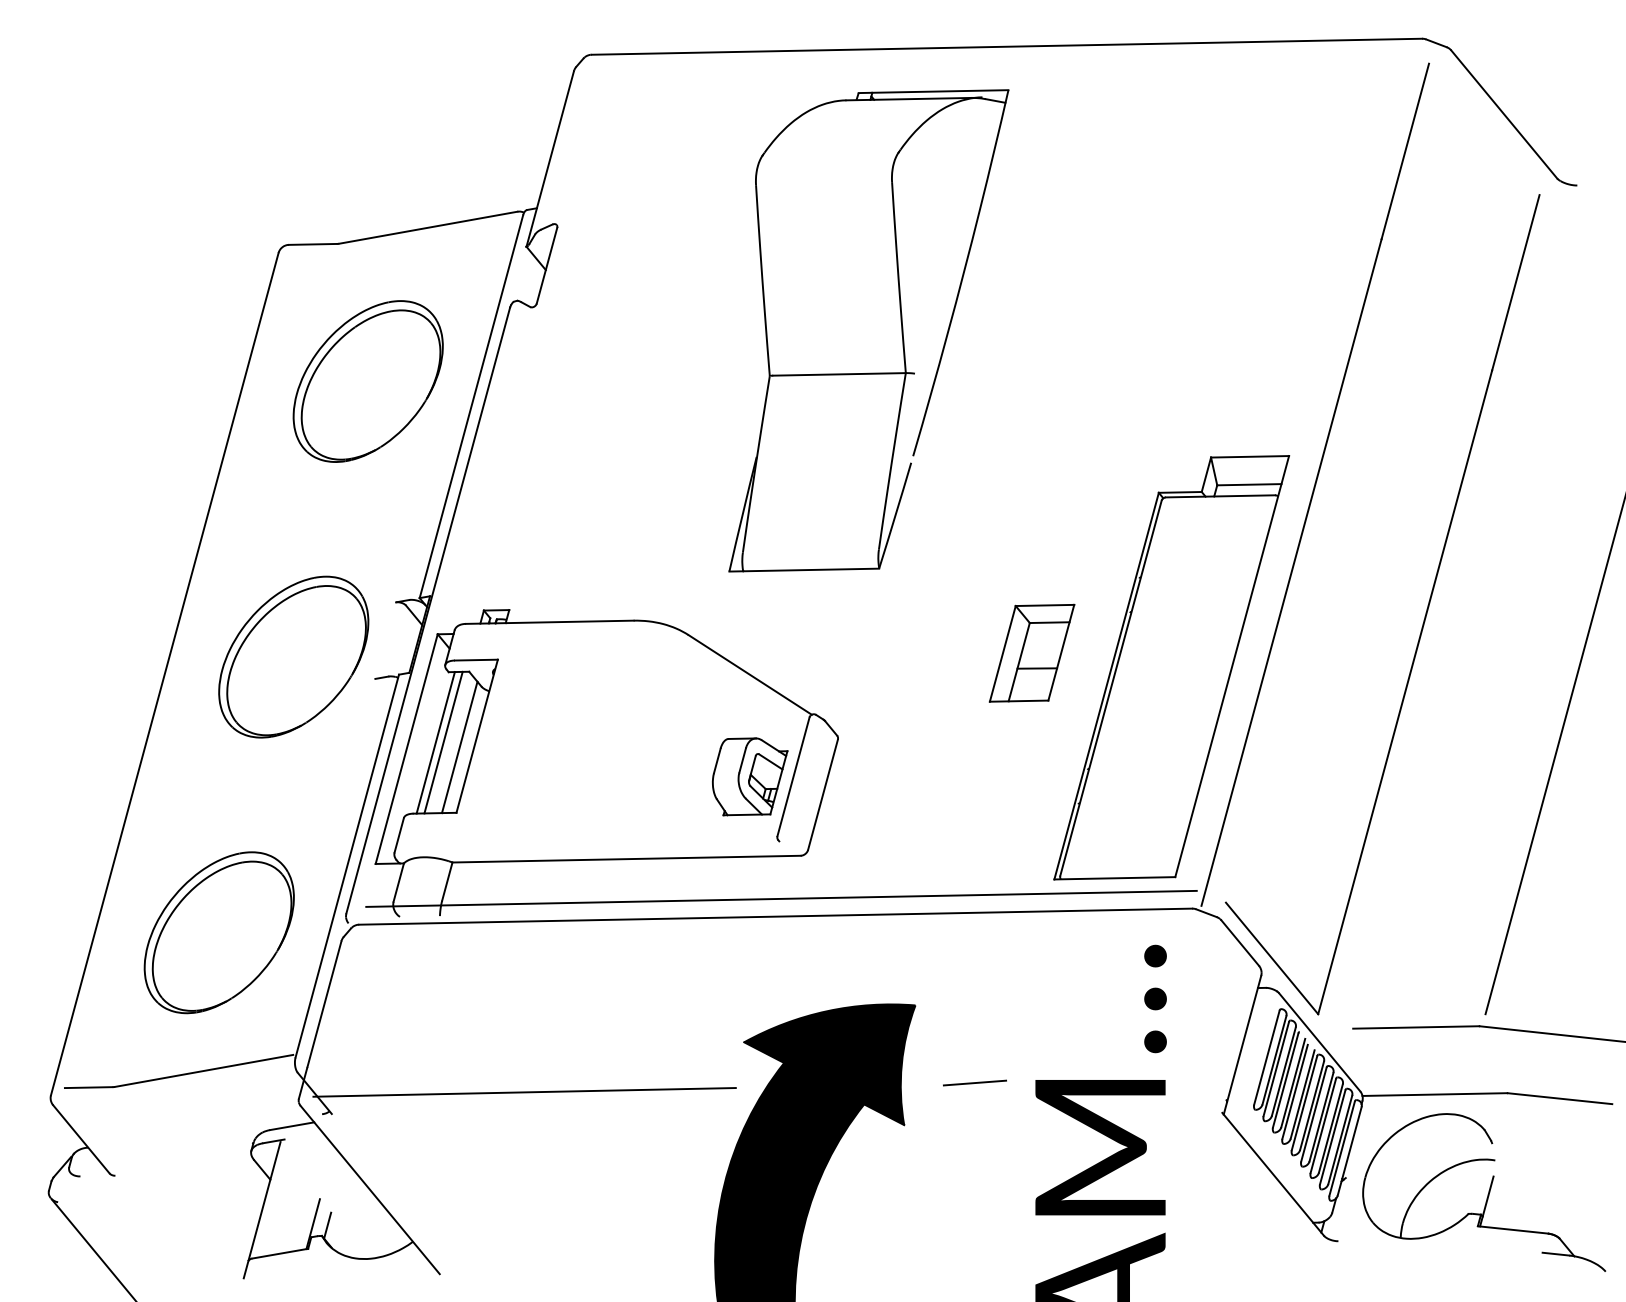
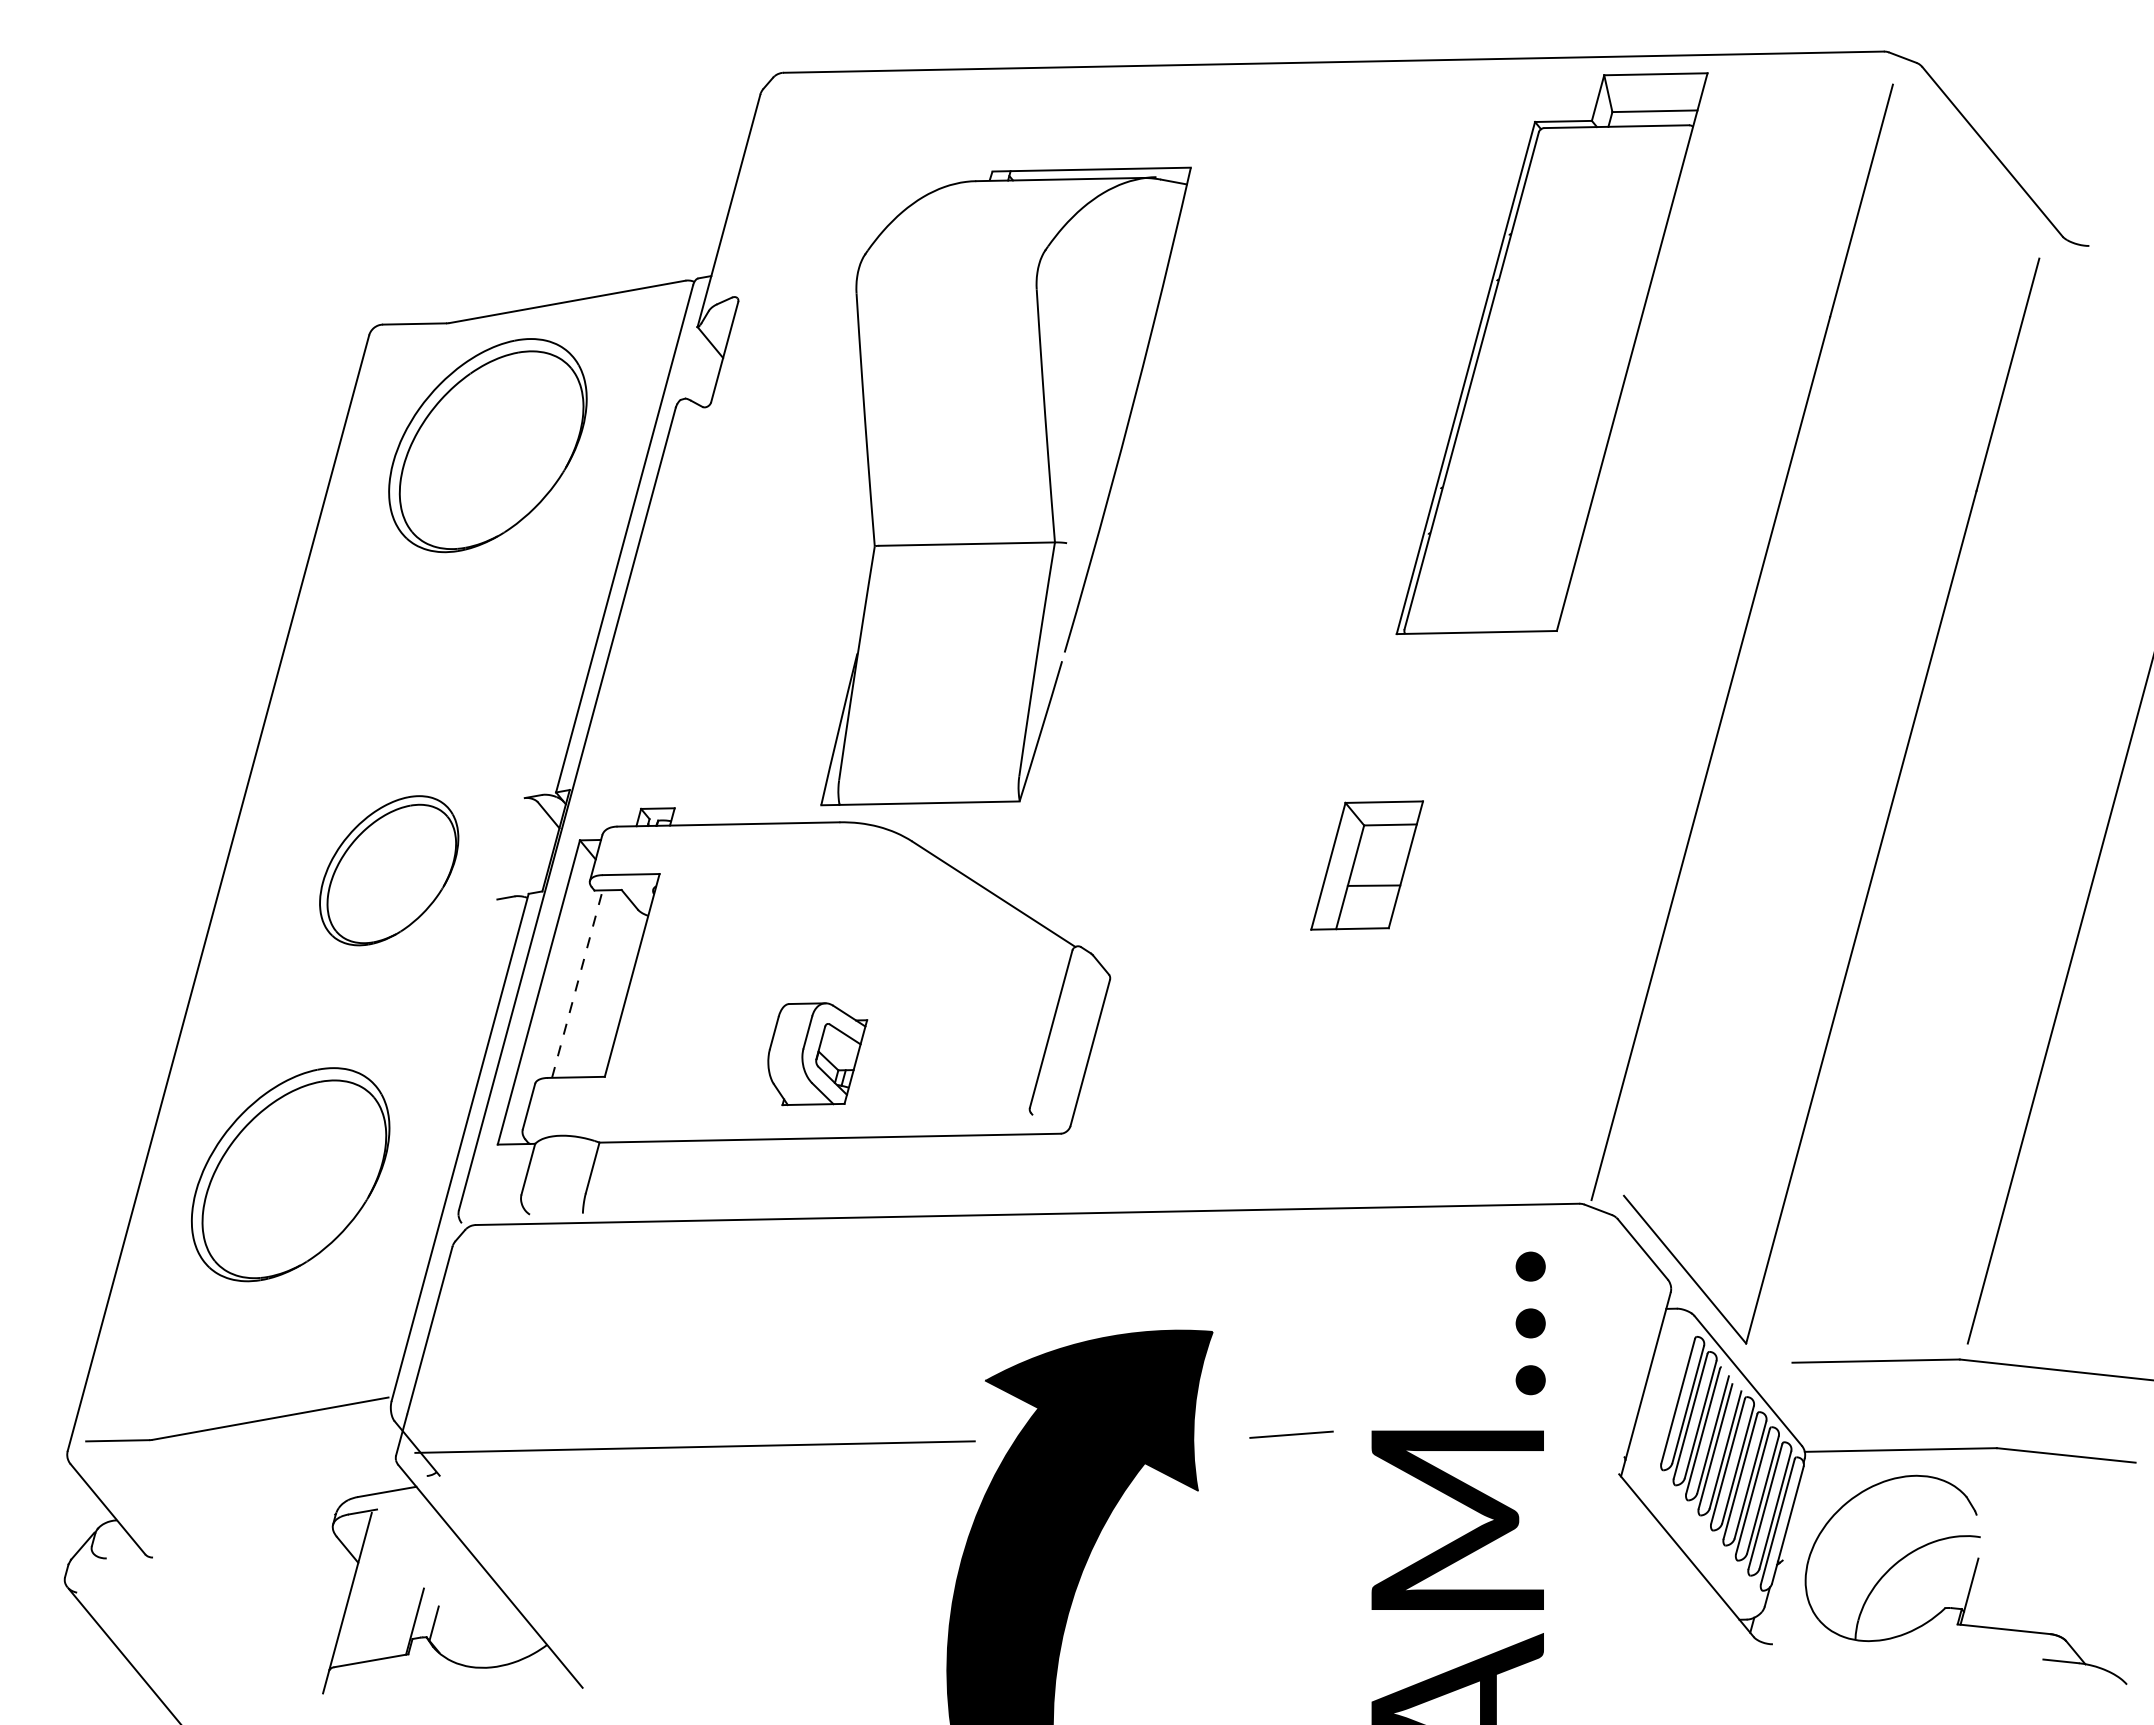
part: (868, 330) -> (1005, 486), moved
part: (367, 381) -> (487, 445), moved
part: (293, 657) -> (388, 870), size x0.7
part: (1171, 667) -> (1551, 353), moved
line: (435, 742) -> (577, 983), solid -> dashed
line: (443, 742) -> (587, 983), removed
line: (459, 747) -> (608, 990), removed
part: (749, 777) -> (817, 1054), moved
line: (781, 898) -> (1035, 1190), removed
part: (219, 932) -> (290, 1174), moved

